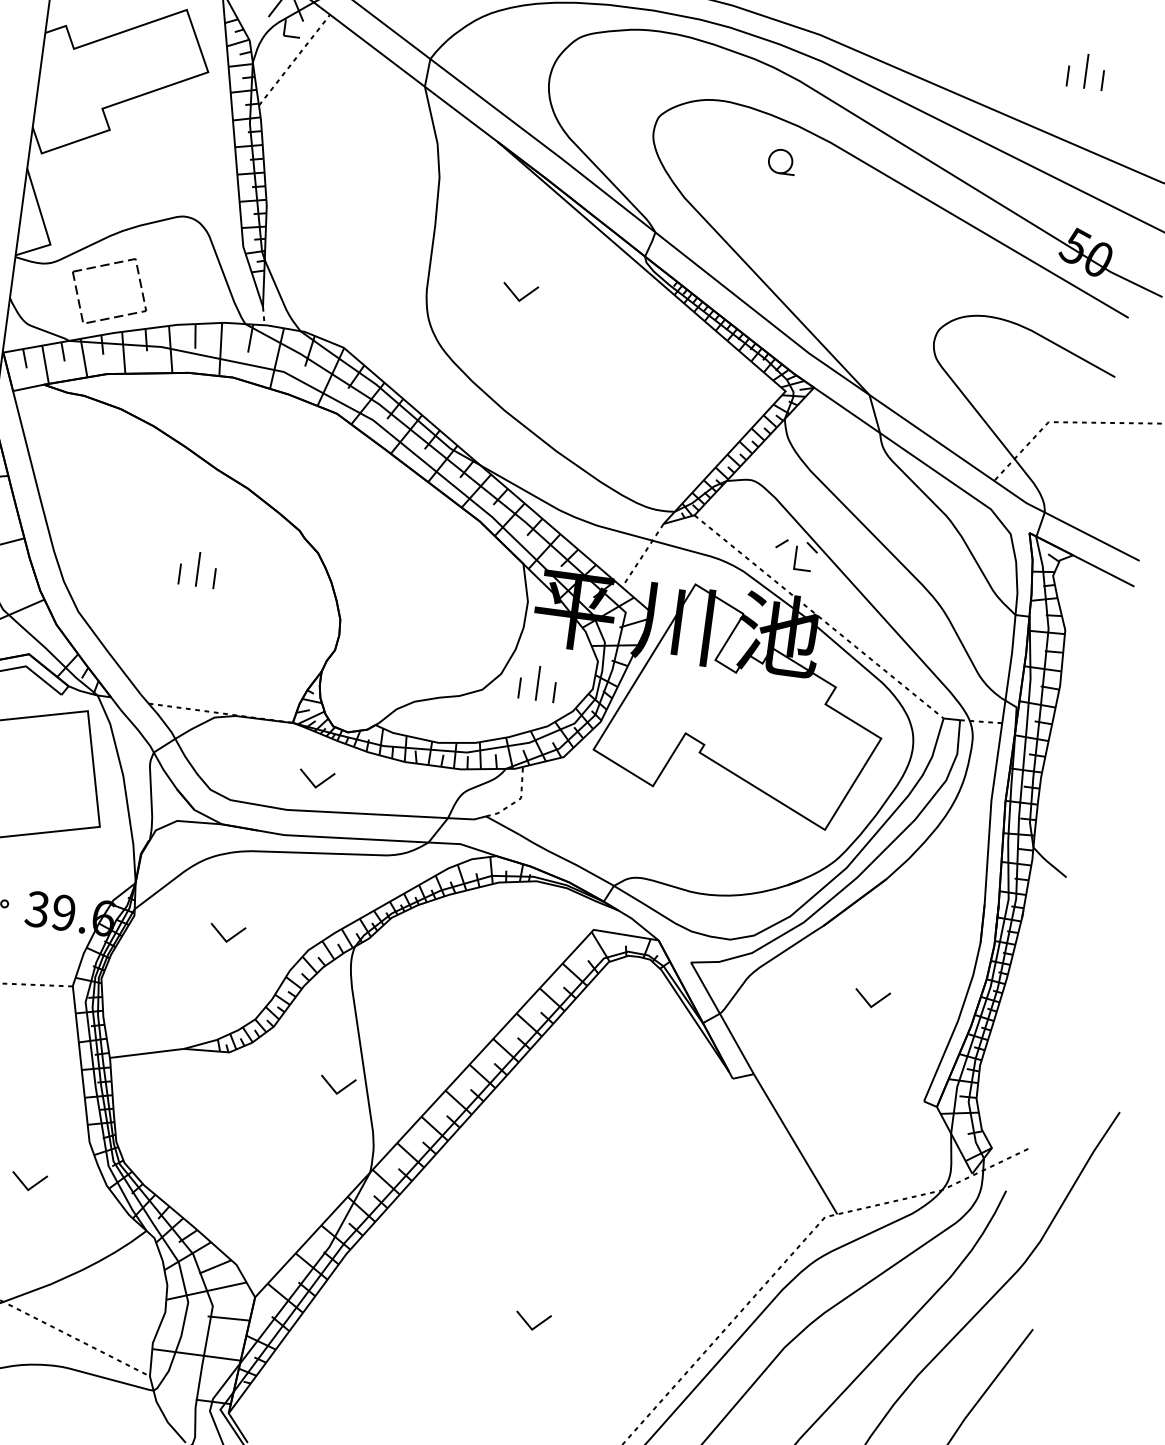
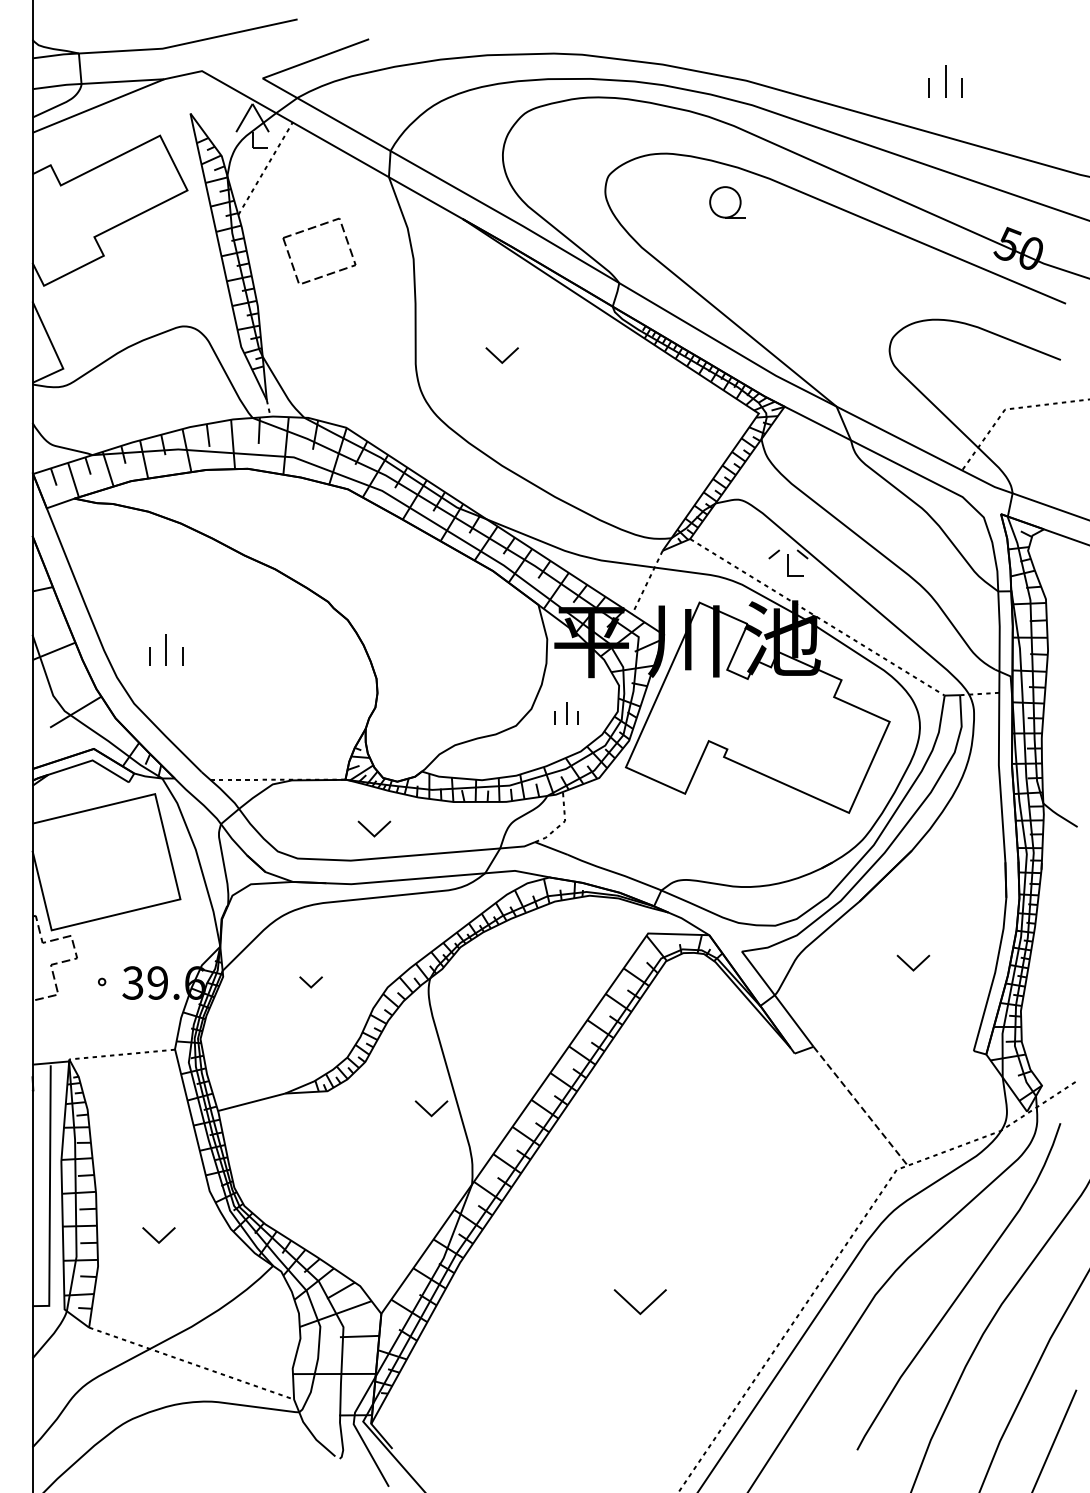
part: (1086, 71) -> (945, 81), moved
part: (782, 161) -> (727, 202), size x1.4
part: (104, 266) -> (311, 229), moved
part: (198, 568) -> (166, 649), moved
part: (537, 683) -> (566, 713), size x0.7
part: (226, 934) -> (310, 982), size x0.7
line: (795, 1144) -> (860, 1106), solid -> dashed
part: (533, 1321) -> (640, 1301), size x1.6

